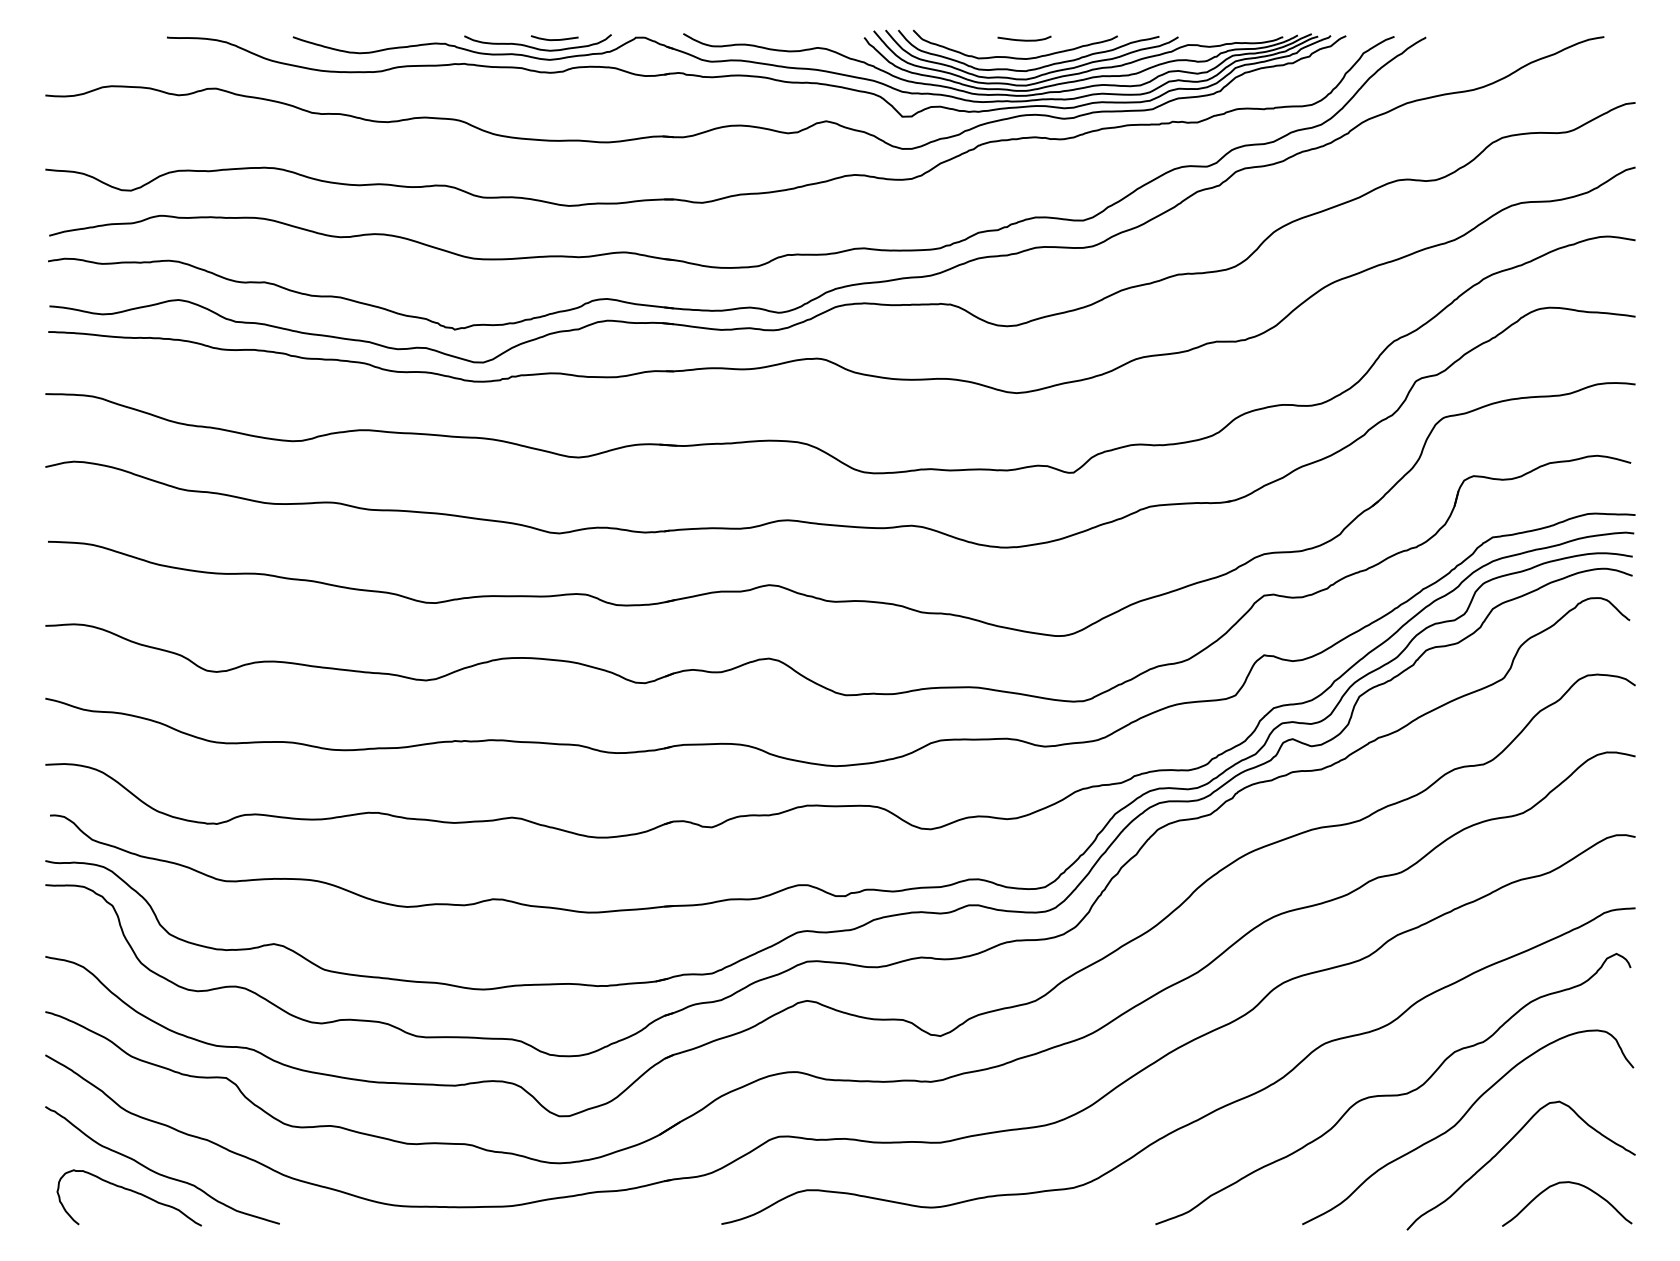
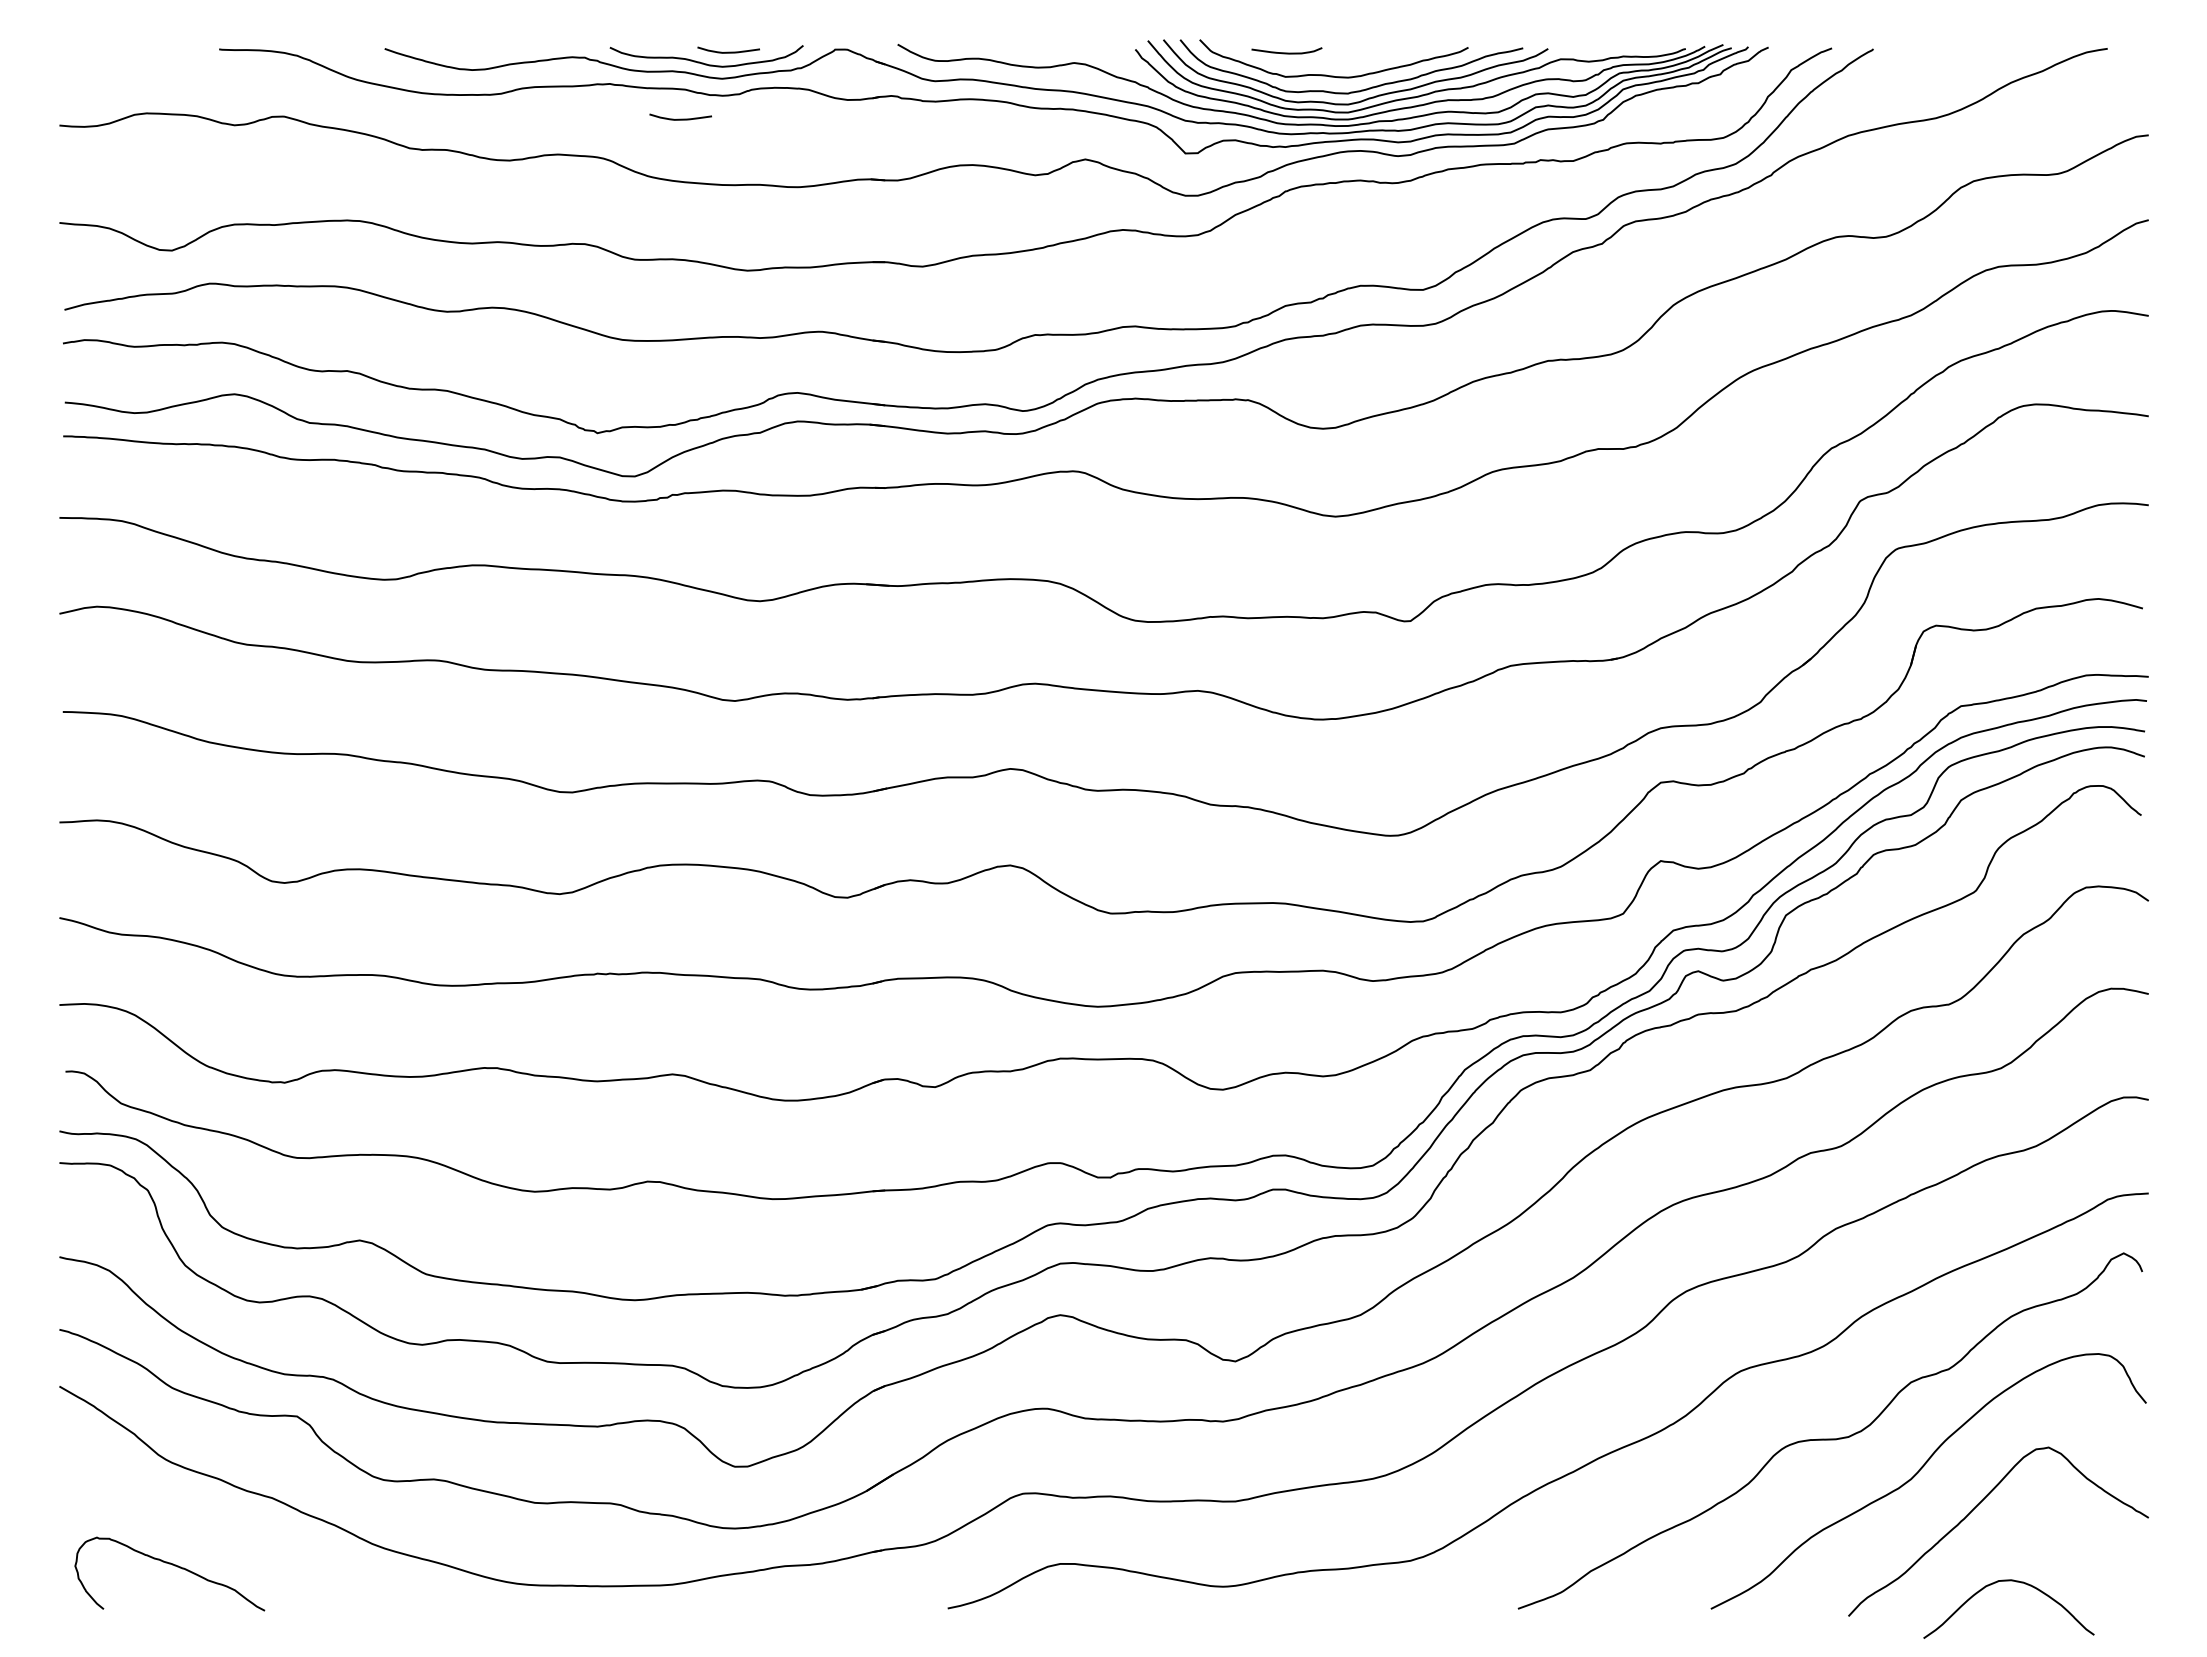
curve: (1024, 39) -> (1286, 52), moved
curve: (518, 90) -> (680, 118), added
curve: (158, 1173) -> (208, 1541), removed
curve: (1566, 1183) -> (2008, 1581), moved

